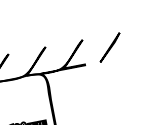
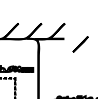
line: (109, 47) -> (80, 44), moved

